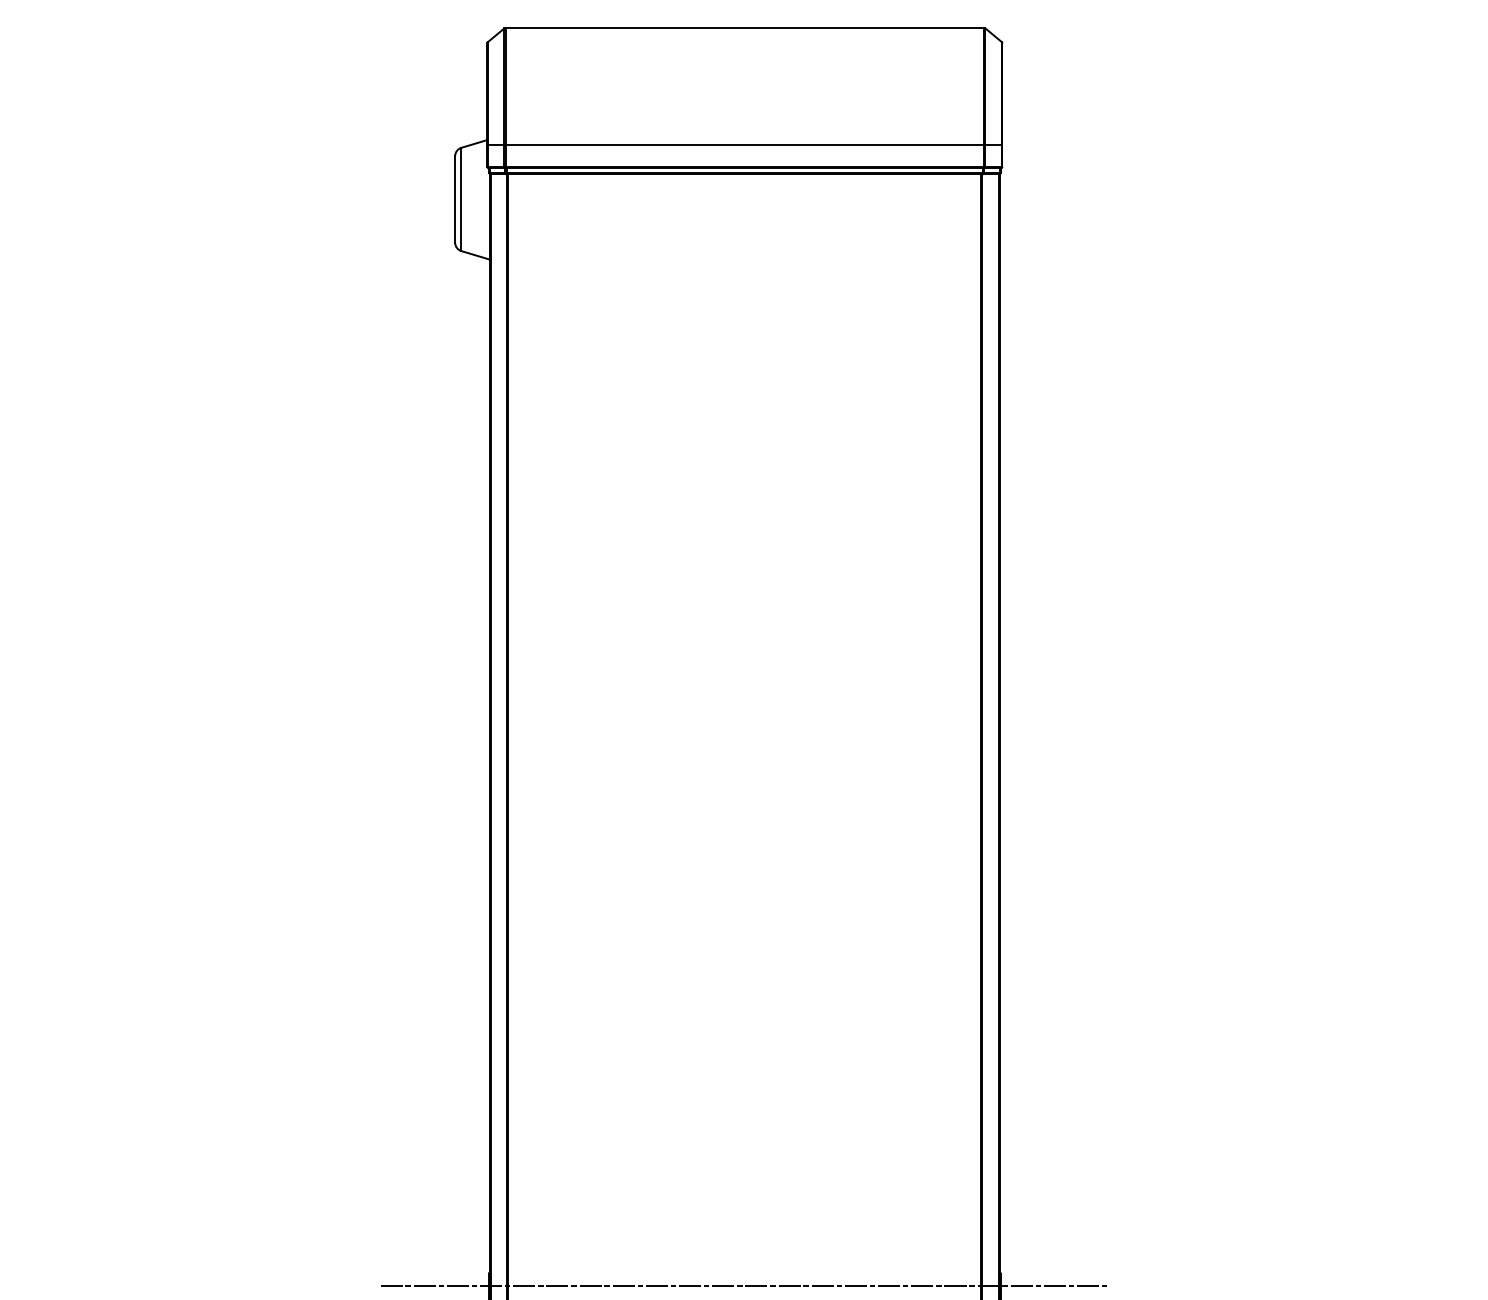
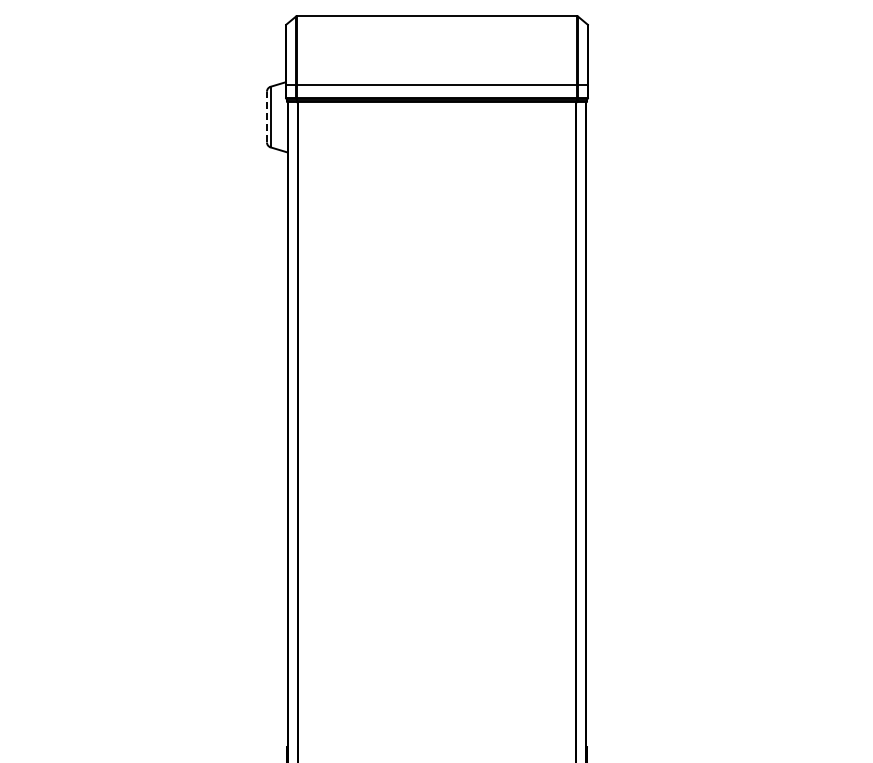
line: (454, 198) -> (266, 116), solid -> dashed
line: (744, 1287) -> (436, 755), removed

